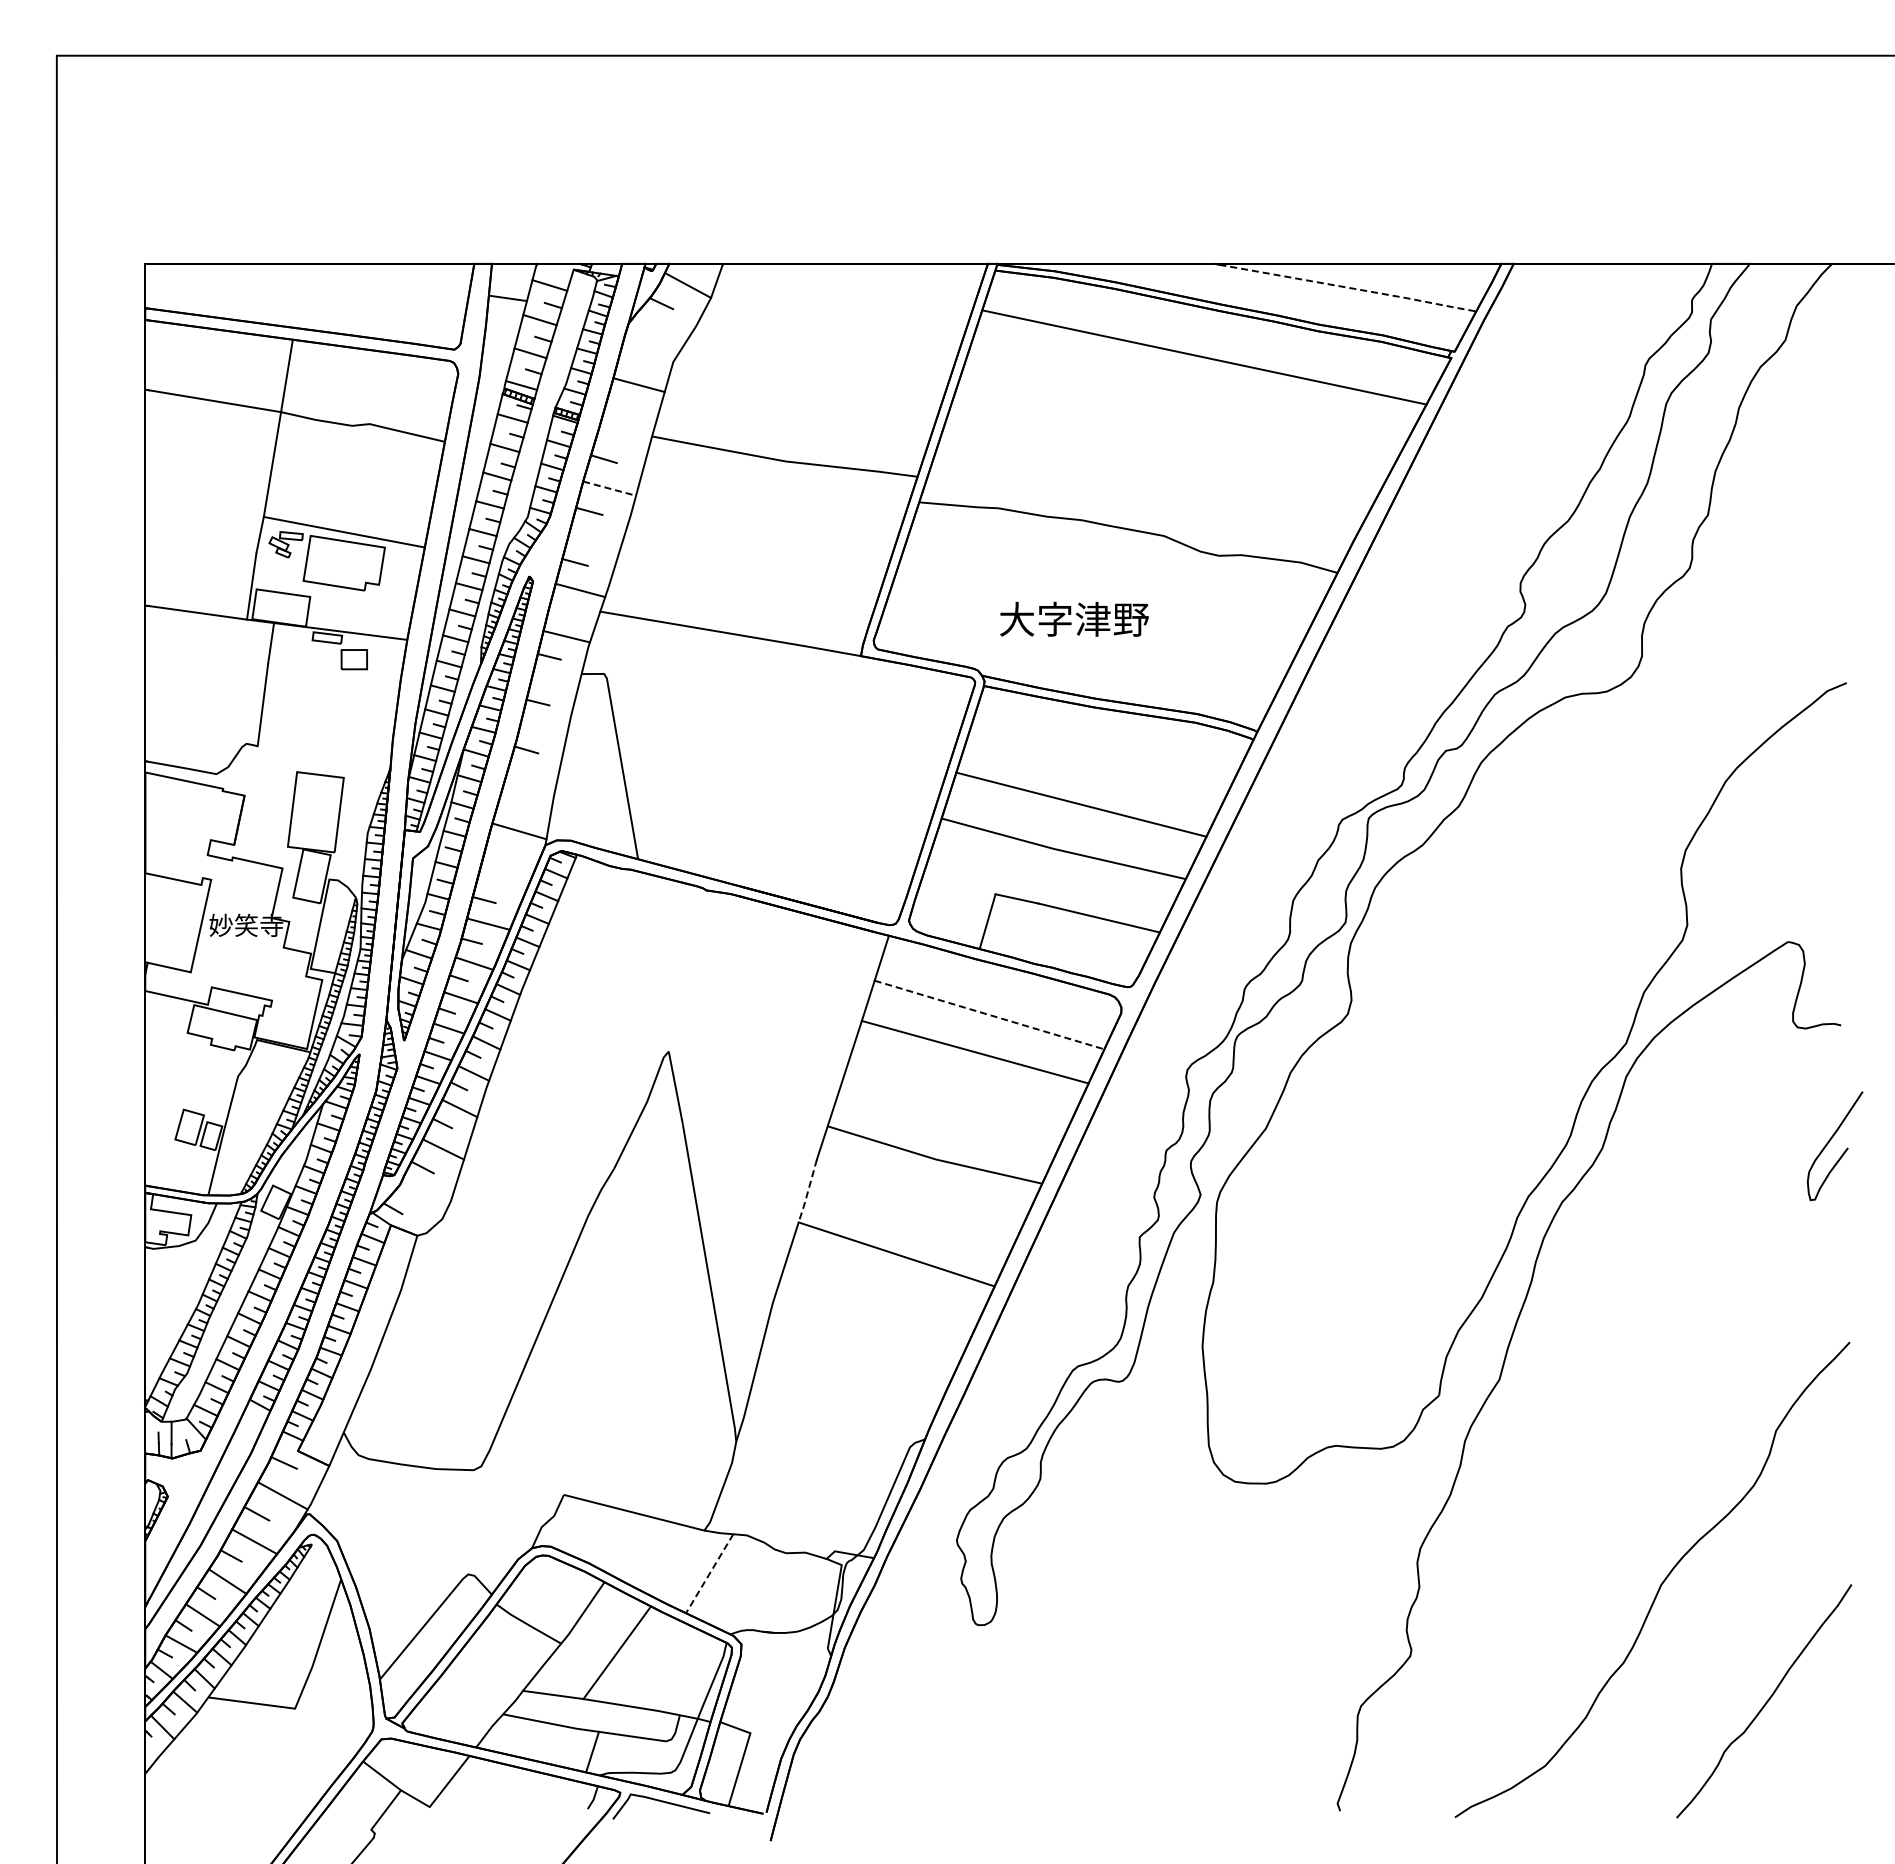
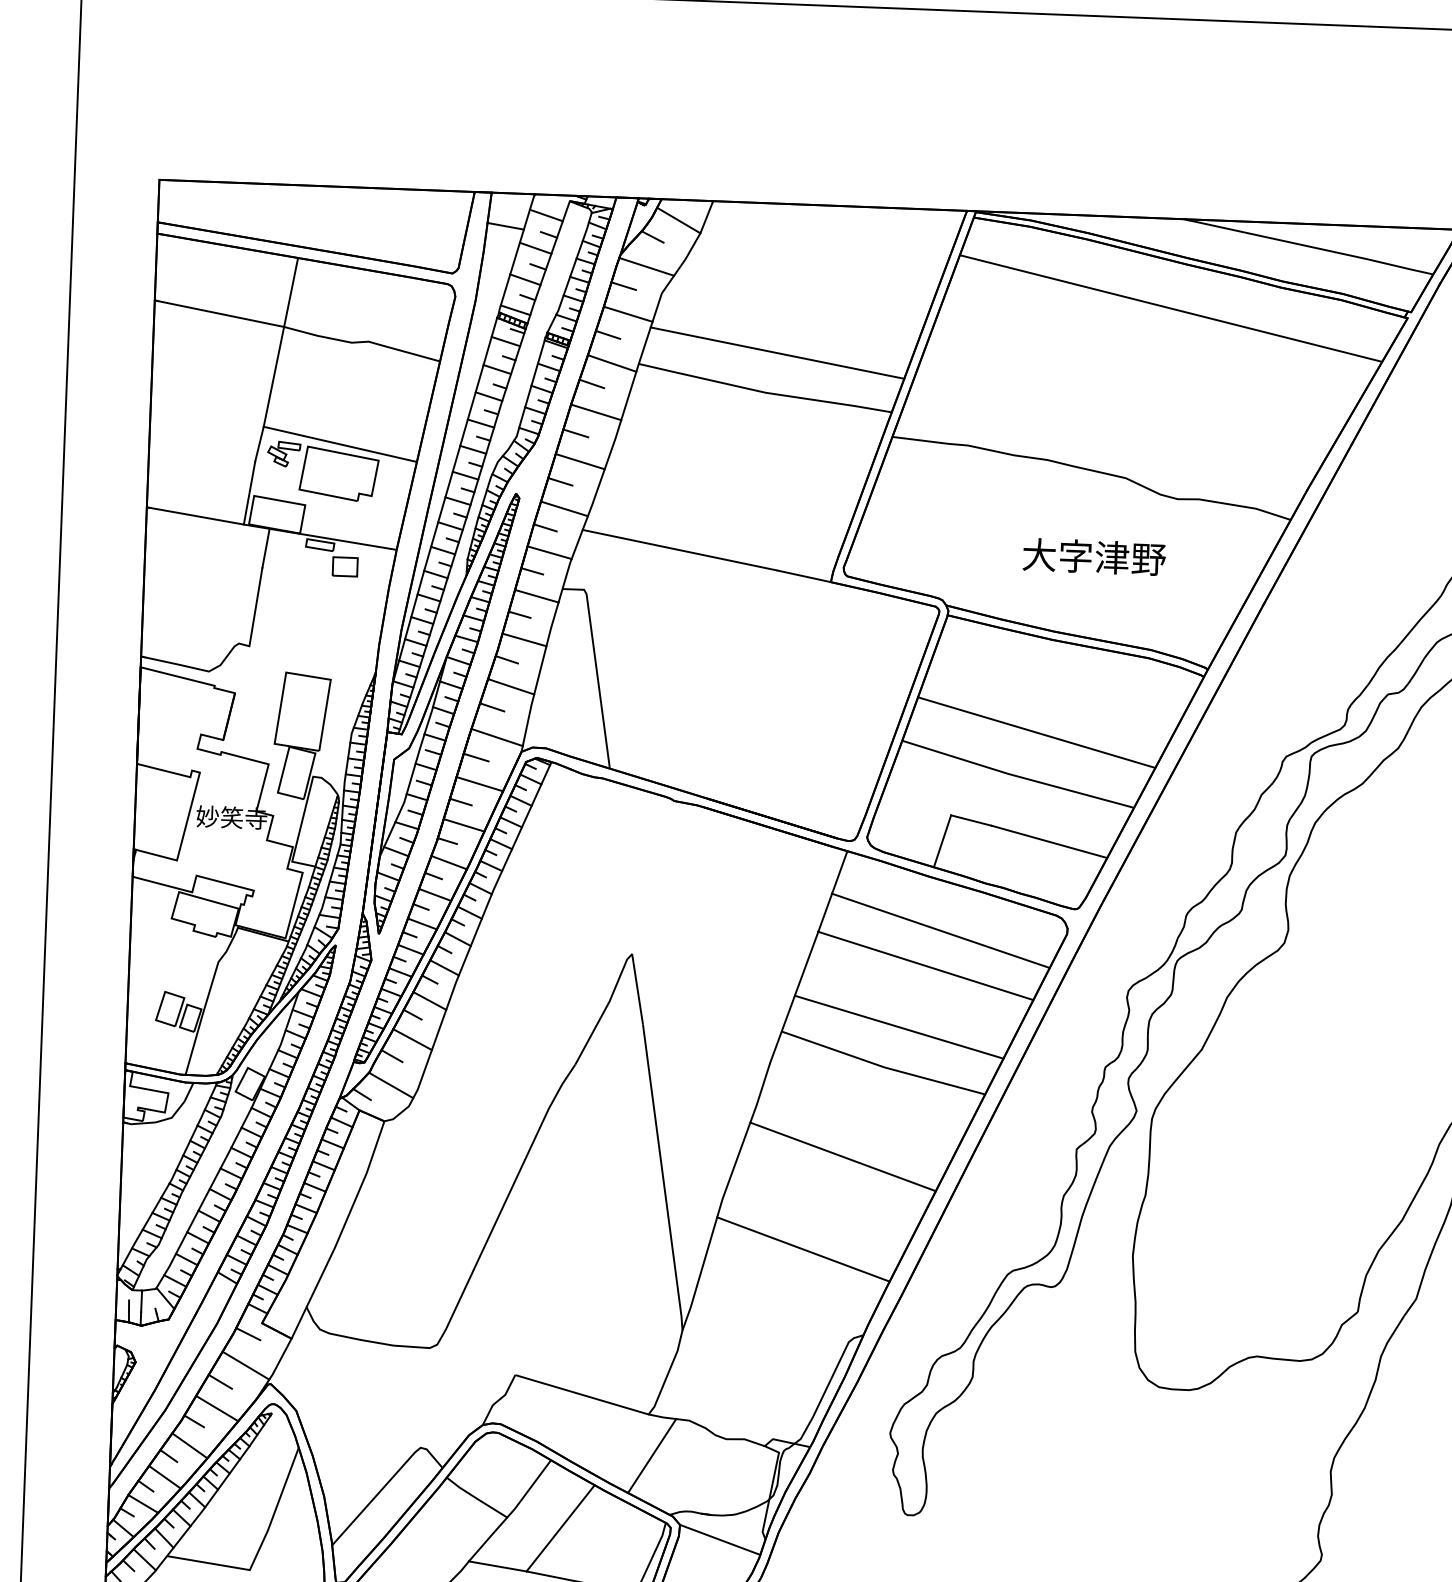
line: (1349, 287) -> (1312, 246), dashed -> solid
line: (656, 334) -> (646, 266), added
line: (633, 355) -> (623, 285), added
line: (618, 407) -> (607, 334), added
line: (796, 419) -> (777, 352), added
line: (623, 436) -> (611, 362), added
line: (610, 488) -> (597, 412), dashed -> solid
line: (594, 540) -> (579, 461), added
line: (561, 610) -> (545, 527), added
text: (1074, 618) -> (1094, 556), moved
line: (555, 682) -> (537, 596), added
line: (543, 728) -> (523, 639), added
line: (531, 777) -> (510, 686), added
line: (512, 799) -> (491, 706), added
line: (498, 852) -> (476, 757), added
line: (502, 880) -> (479, 783), added
line: (989, 1015) -> (940, 931), dashed -> solid
line: (949, 1116) -> (898, 1026), added
line: (807, 1192) -> (759, 1094), dashed -> solid
line: (422, 1197) -> (390, 1084), added
line: (858, 1352) -> (802, 1249), added
line: (709, 1574) -> (651, 1456), dashed -> solid
line: (783, 1658) -> (719, 1539), added

